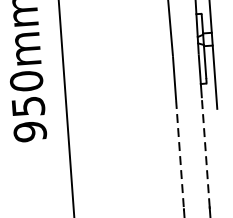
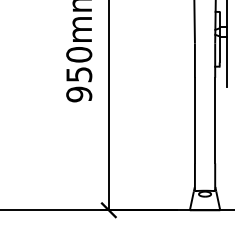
line: (206, 152) -> (215, 120), dashed -> solid
line: (179, 154) -> (194, 120), dashed -> solid

